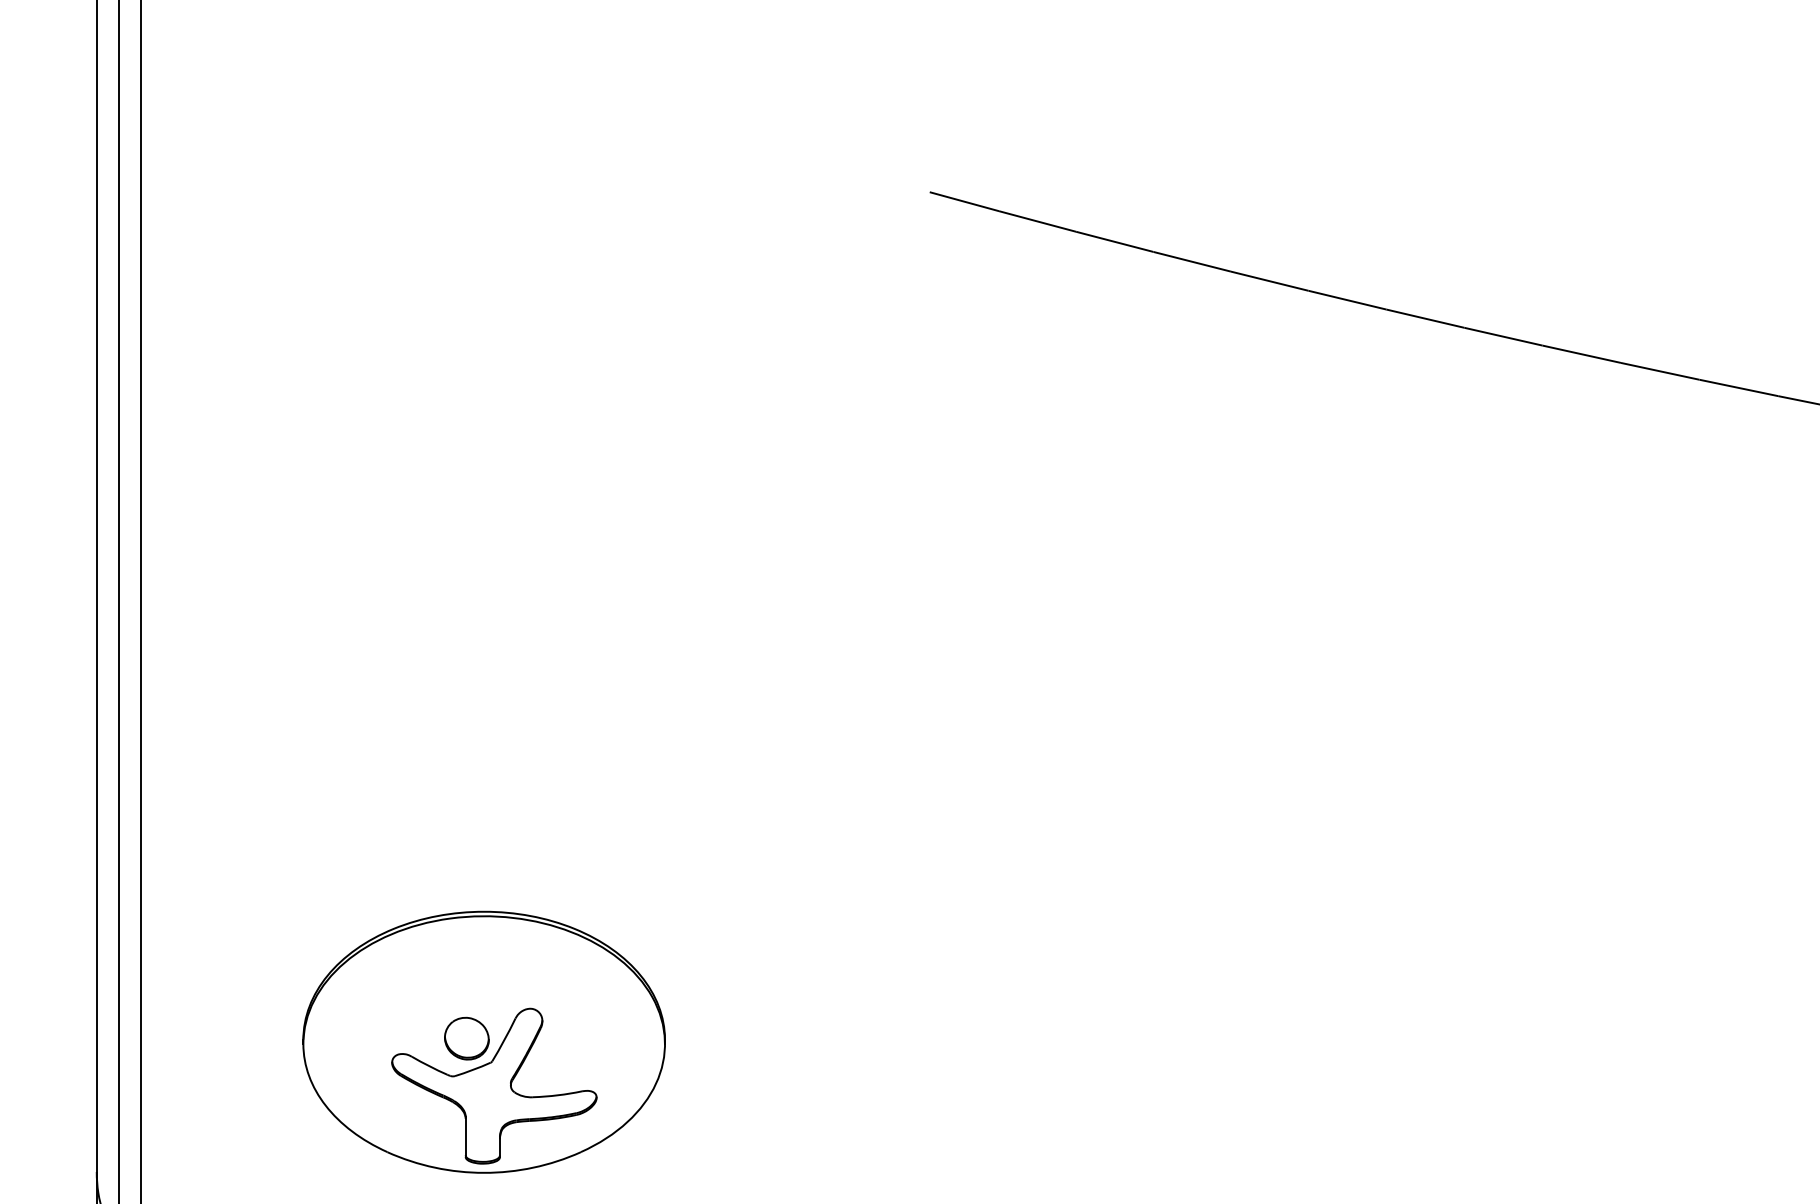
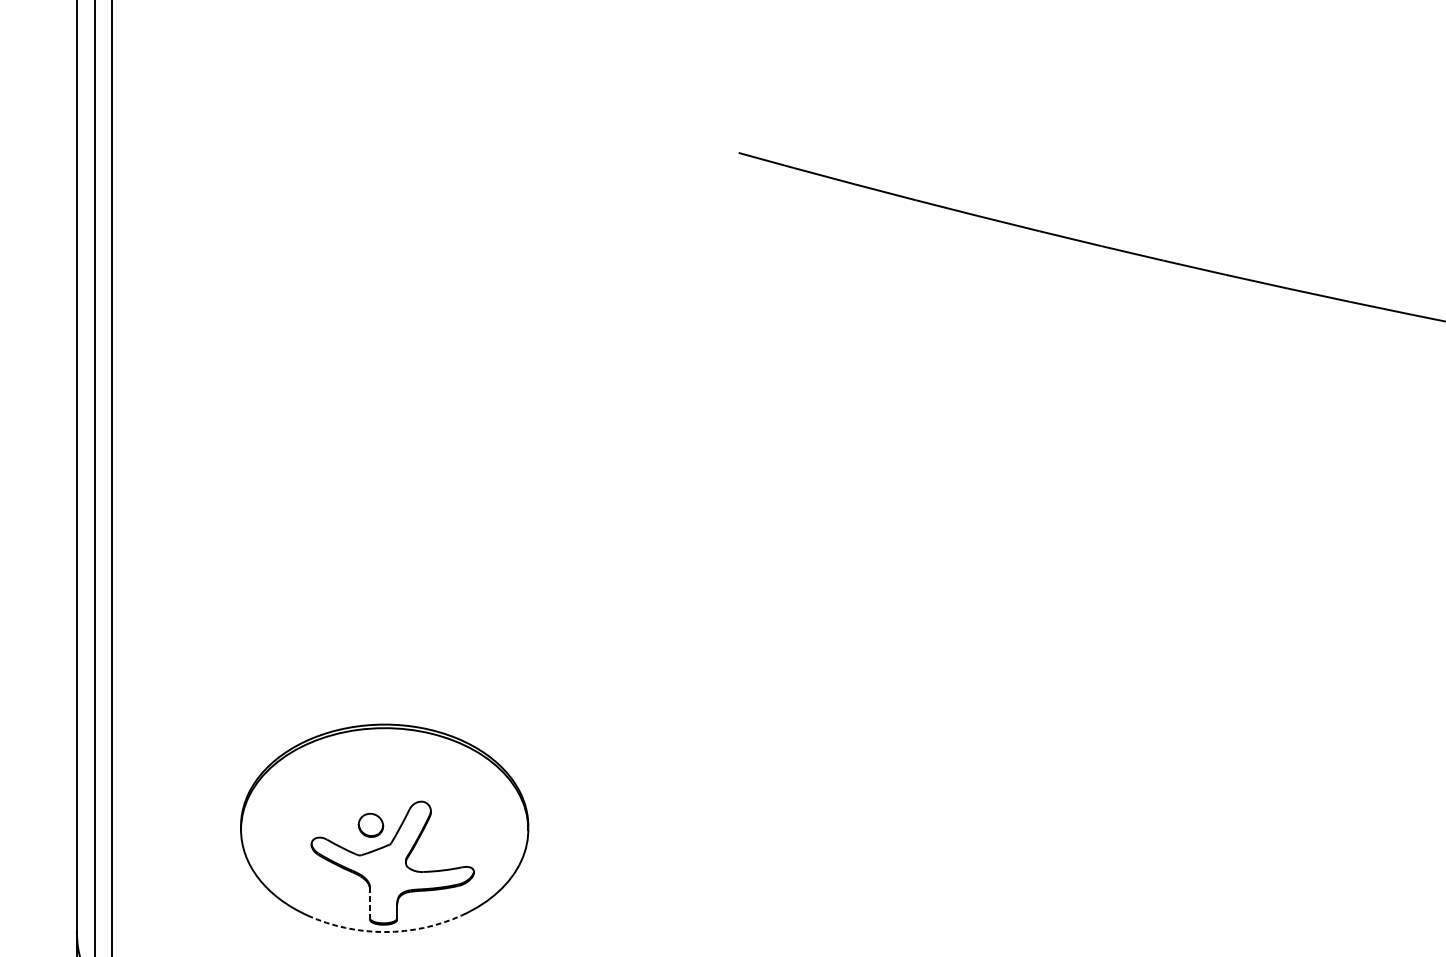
part: (466, 1038) -> (370, 825), size x0.7
line: (465, 1136) -> (369, 903), solid -> dashed
arc: (484, 1172) -> (384, 931), solid -> dashed

